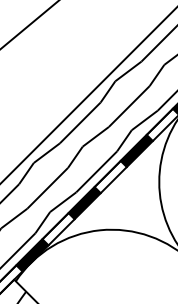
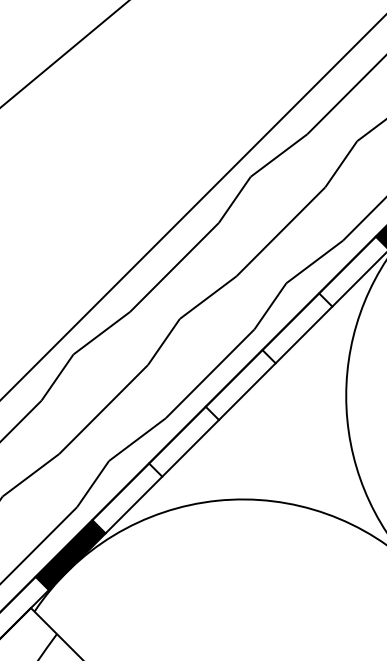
fill: (136, 150) -> (296, 327), removed
fill: (84, 203) -> (183, 442), removed

